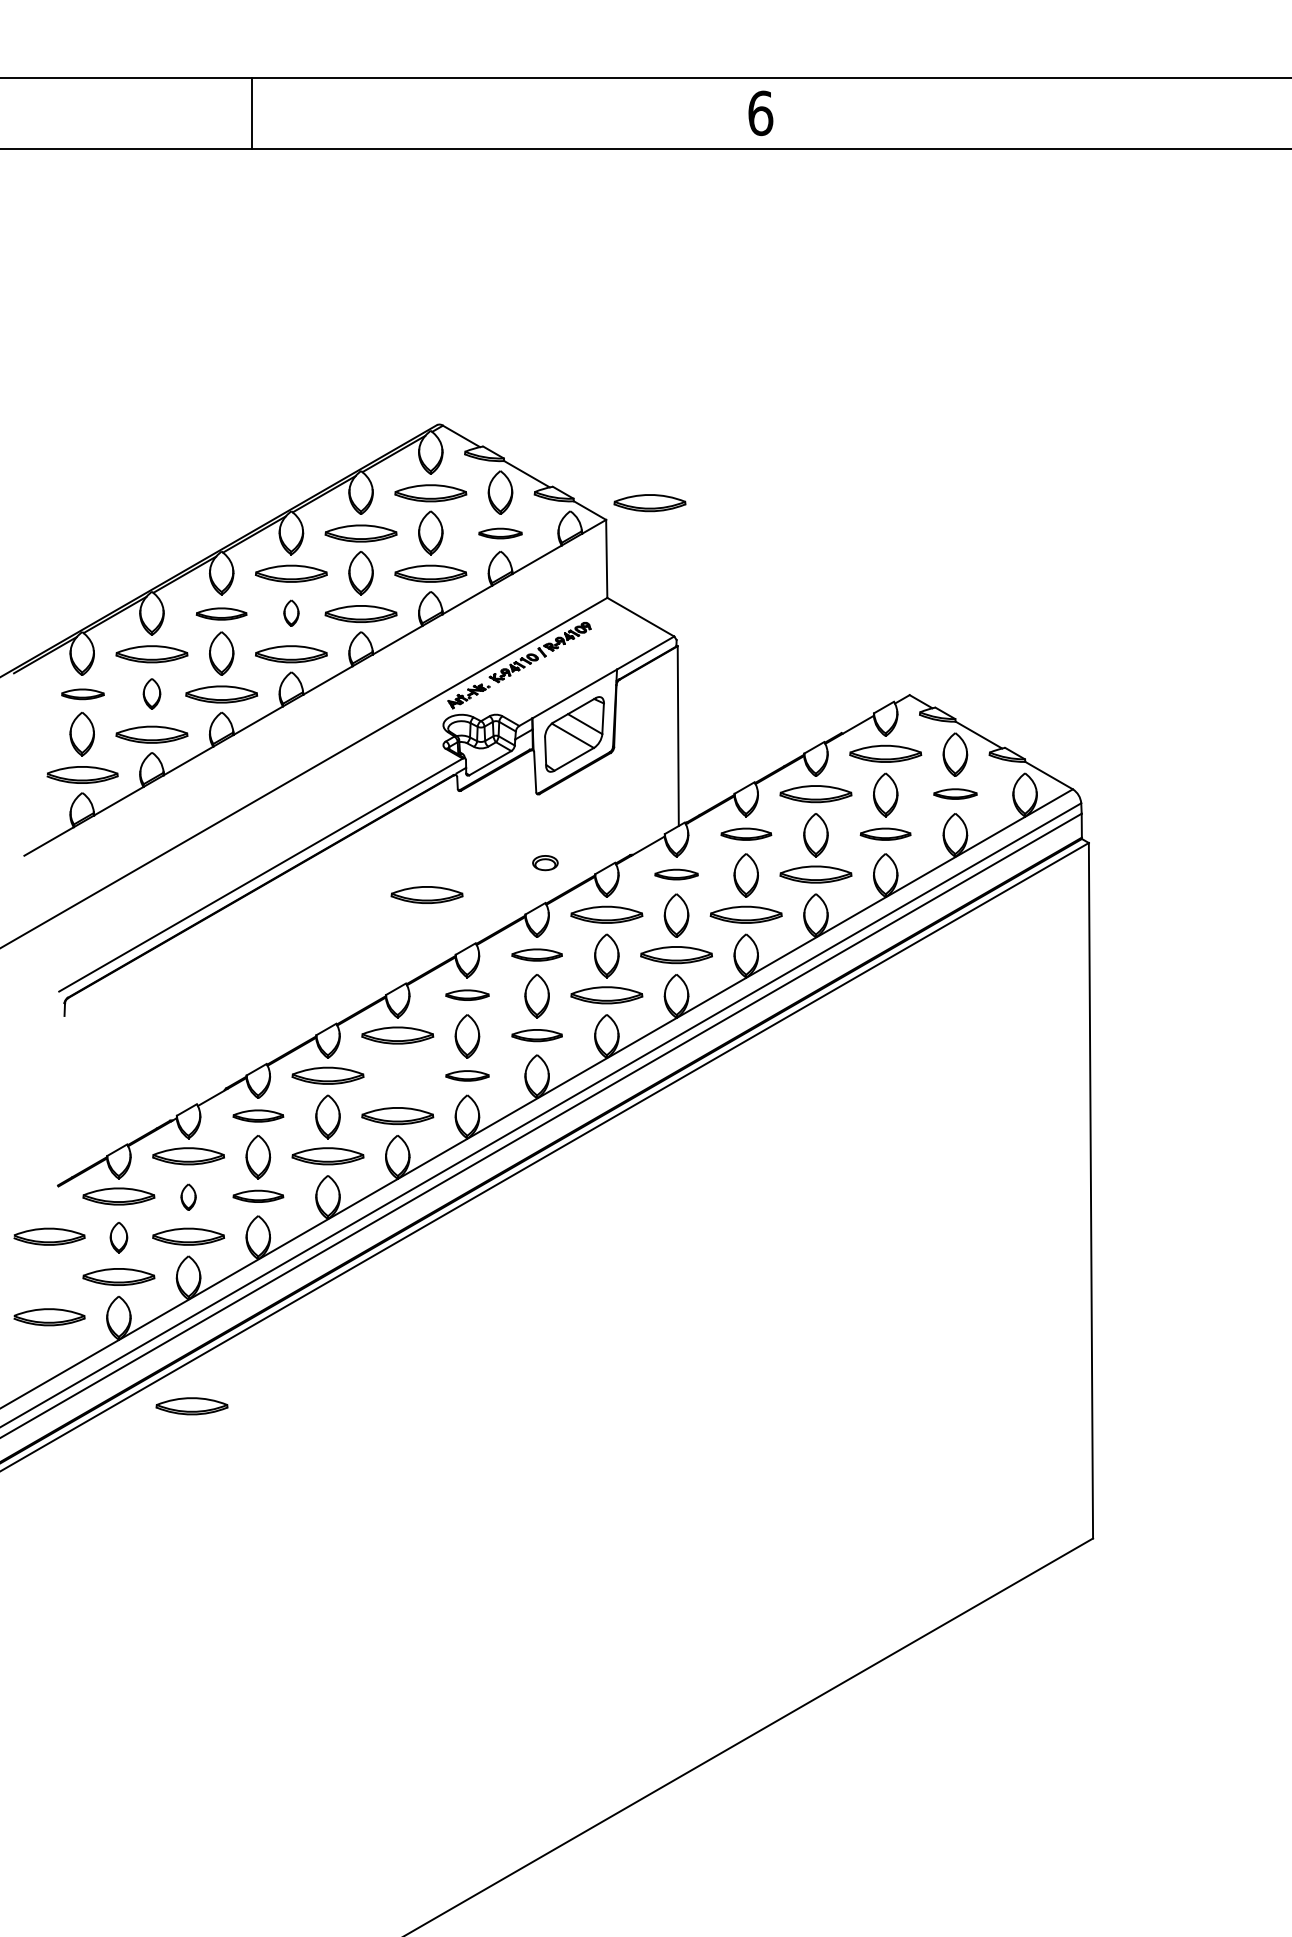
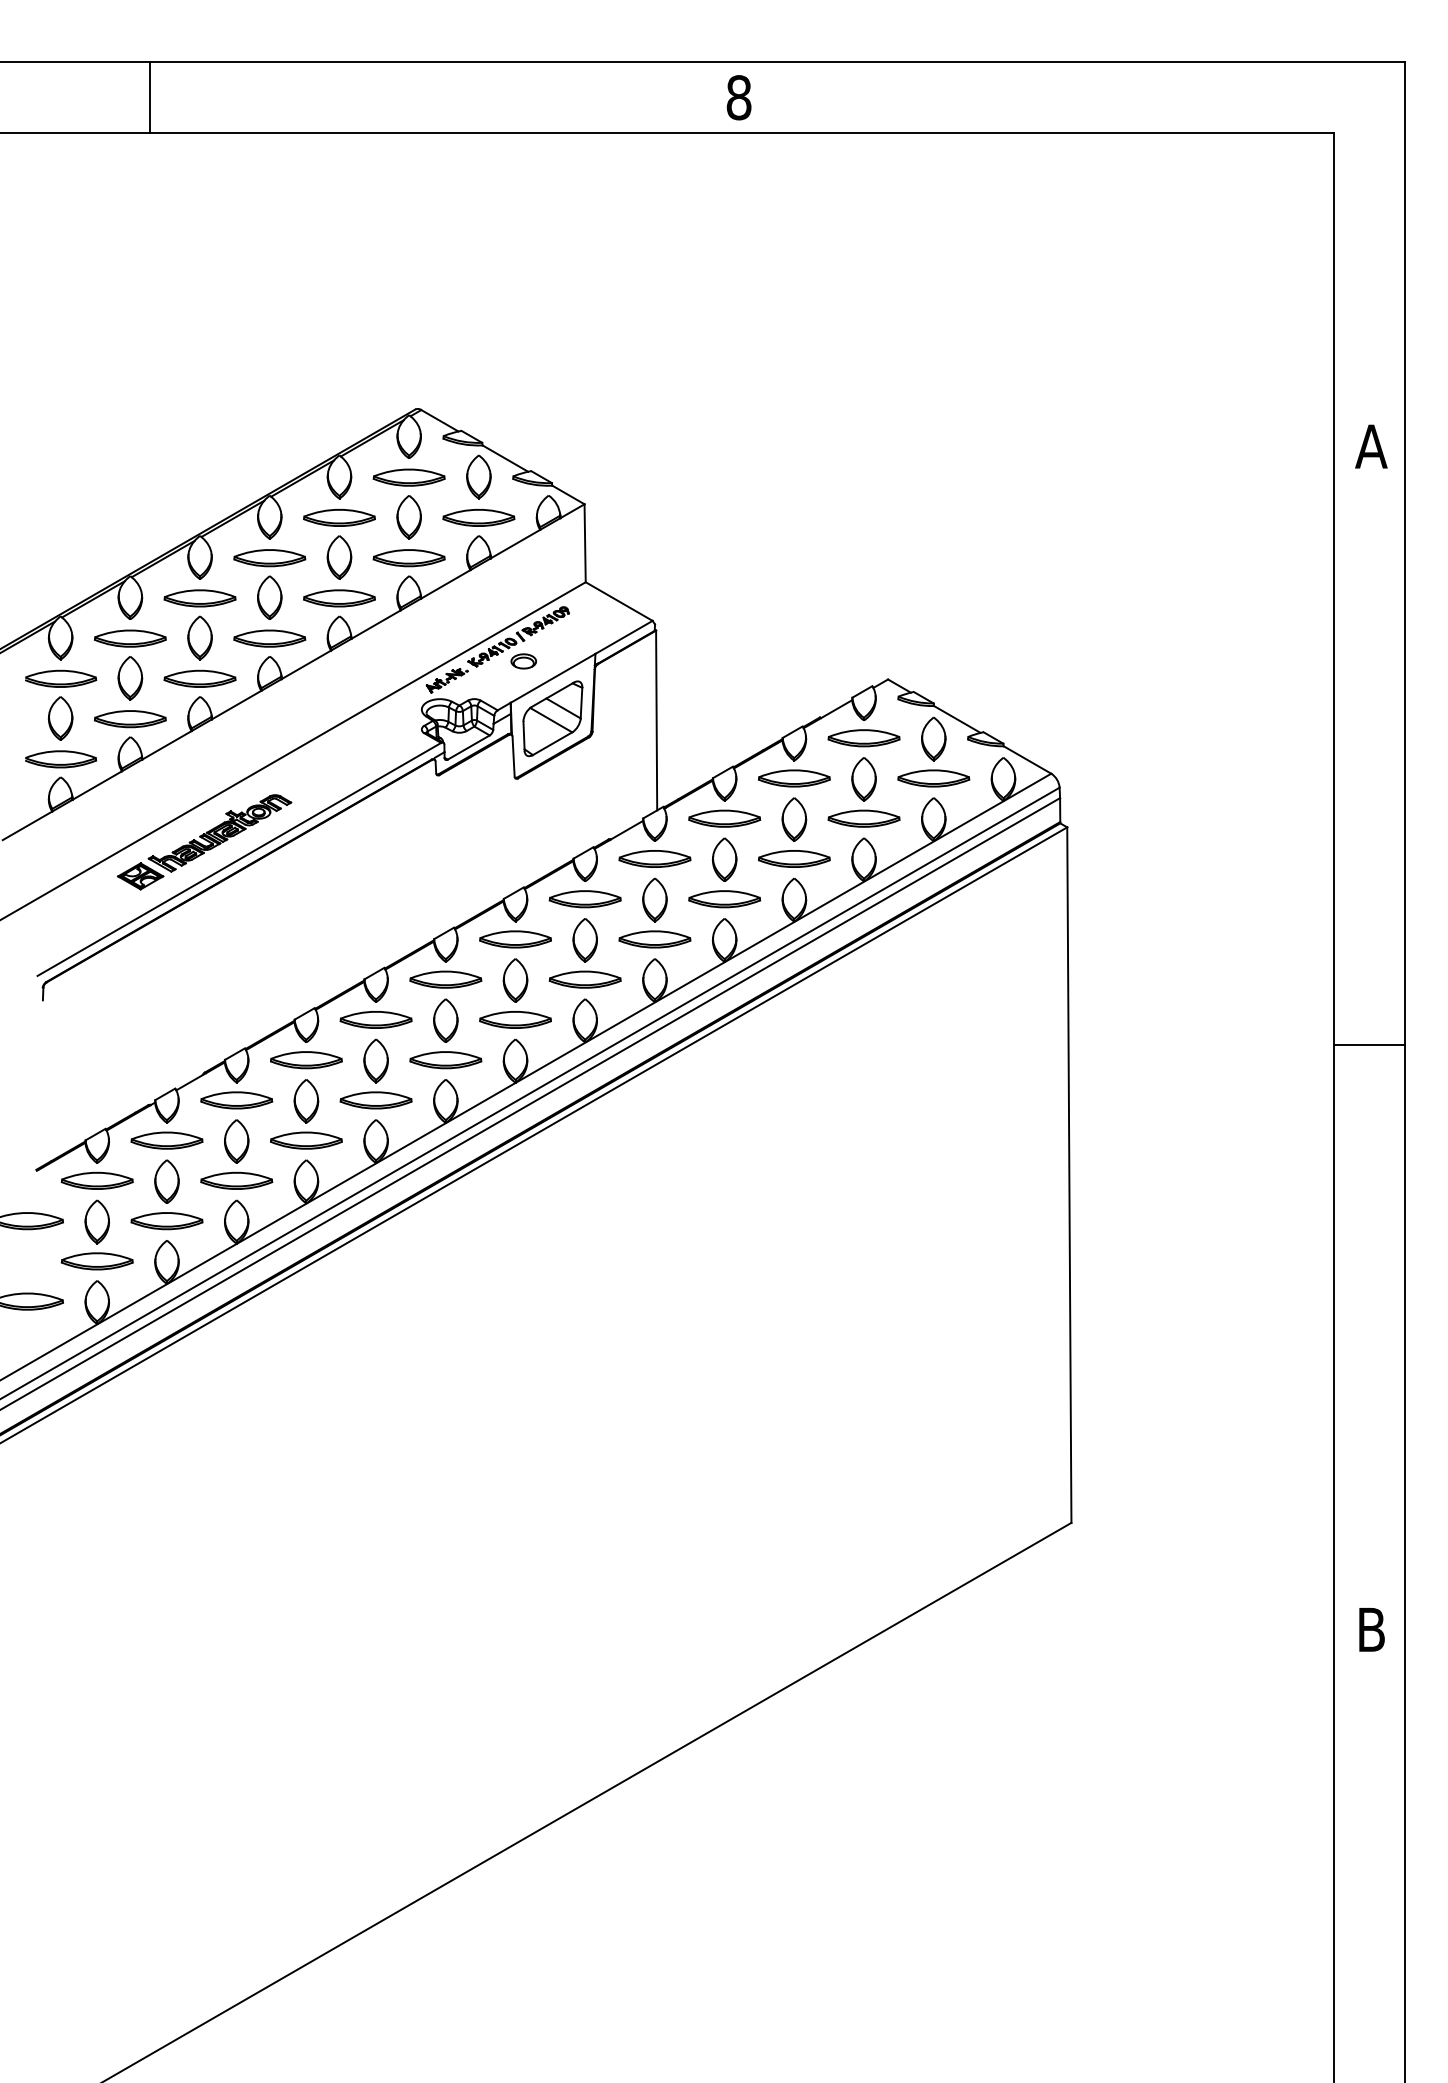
line: (252, 113) -> (150, 97), moved
text: (760, 113) -> (738, 97), 6 -> 8
part: (650, 503) -> (628, 487), removed
part: (500, 533) -> (478, 517), size x1.67
part: (291, 613) -> (269, 597), size x1.67
part: (221, 614) -> (199, 598), size x1.43
part: (83, 694) -> (61, 678), size x1.67
part: (152, 694) -> (130, 678), size x1.43
part: (955, 794) -> (933, 778), size x1.67
part: (746, 834) -> (724, 818), size x1.43
part: (885, 834) -> (863, 818), size x1.43
part: (226, 858) -> (204, 842), added
part: (545, 863) -> (523, 661), moved
part: (676, 874) -> (654, 858), size x1.67
part: (427, 895) -> (405, 879), removed
part: (537, 955) -> (515, 939), size x1.43
part: (467, 995) -> (445, 979), size x1.67
part: (537, 1035) -> (515, 1019), size x1.43
part: (397, 1076) -> (375, 1060), added
part: (467, 1076) -> (445, 1060), size x1.67
part: (258, 1116) -> (236, 1100), size x1.43
part: (258, 1196) -> (236, 1180), size x1.43
part: (188, 1197) -> (166, 1181), size x1.67
part: (119, 1237) -> (97, 1221), size x1.43
part: (192, 1406) -> (170, 1390), removed

